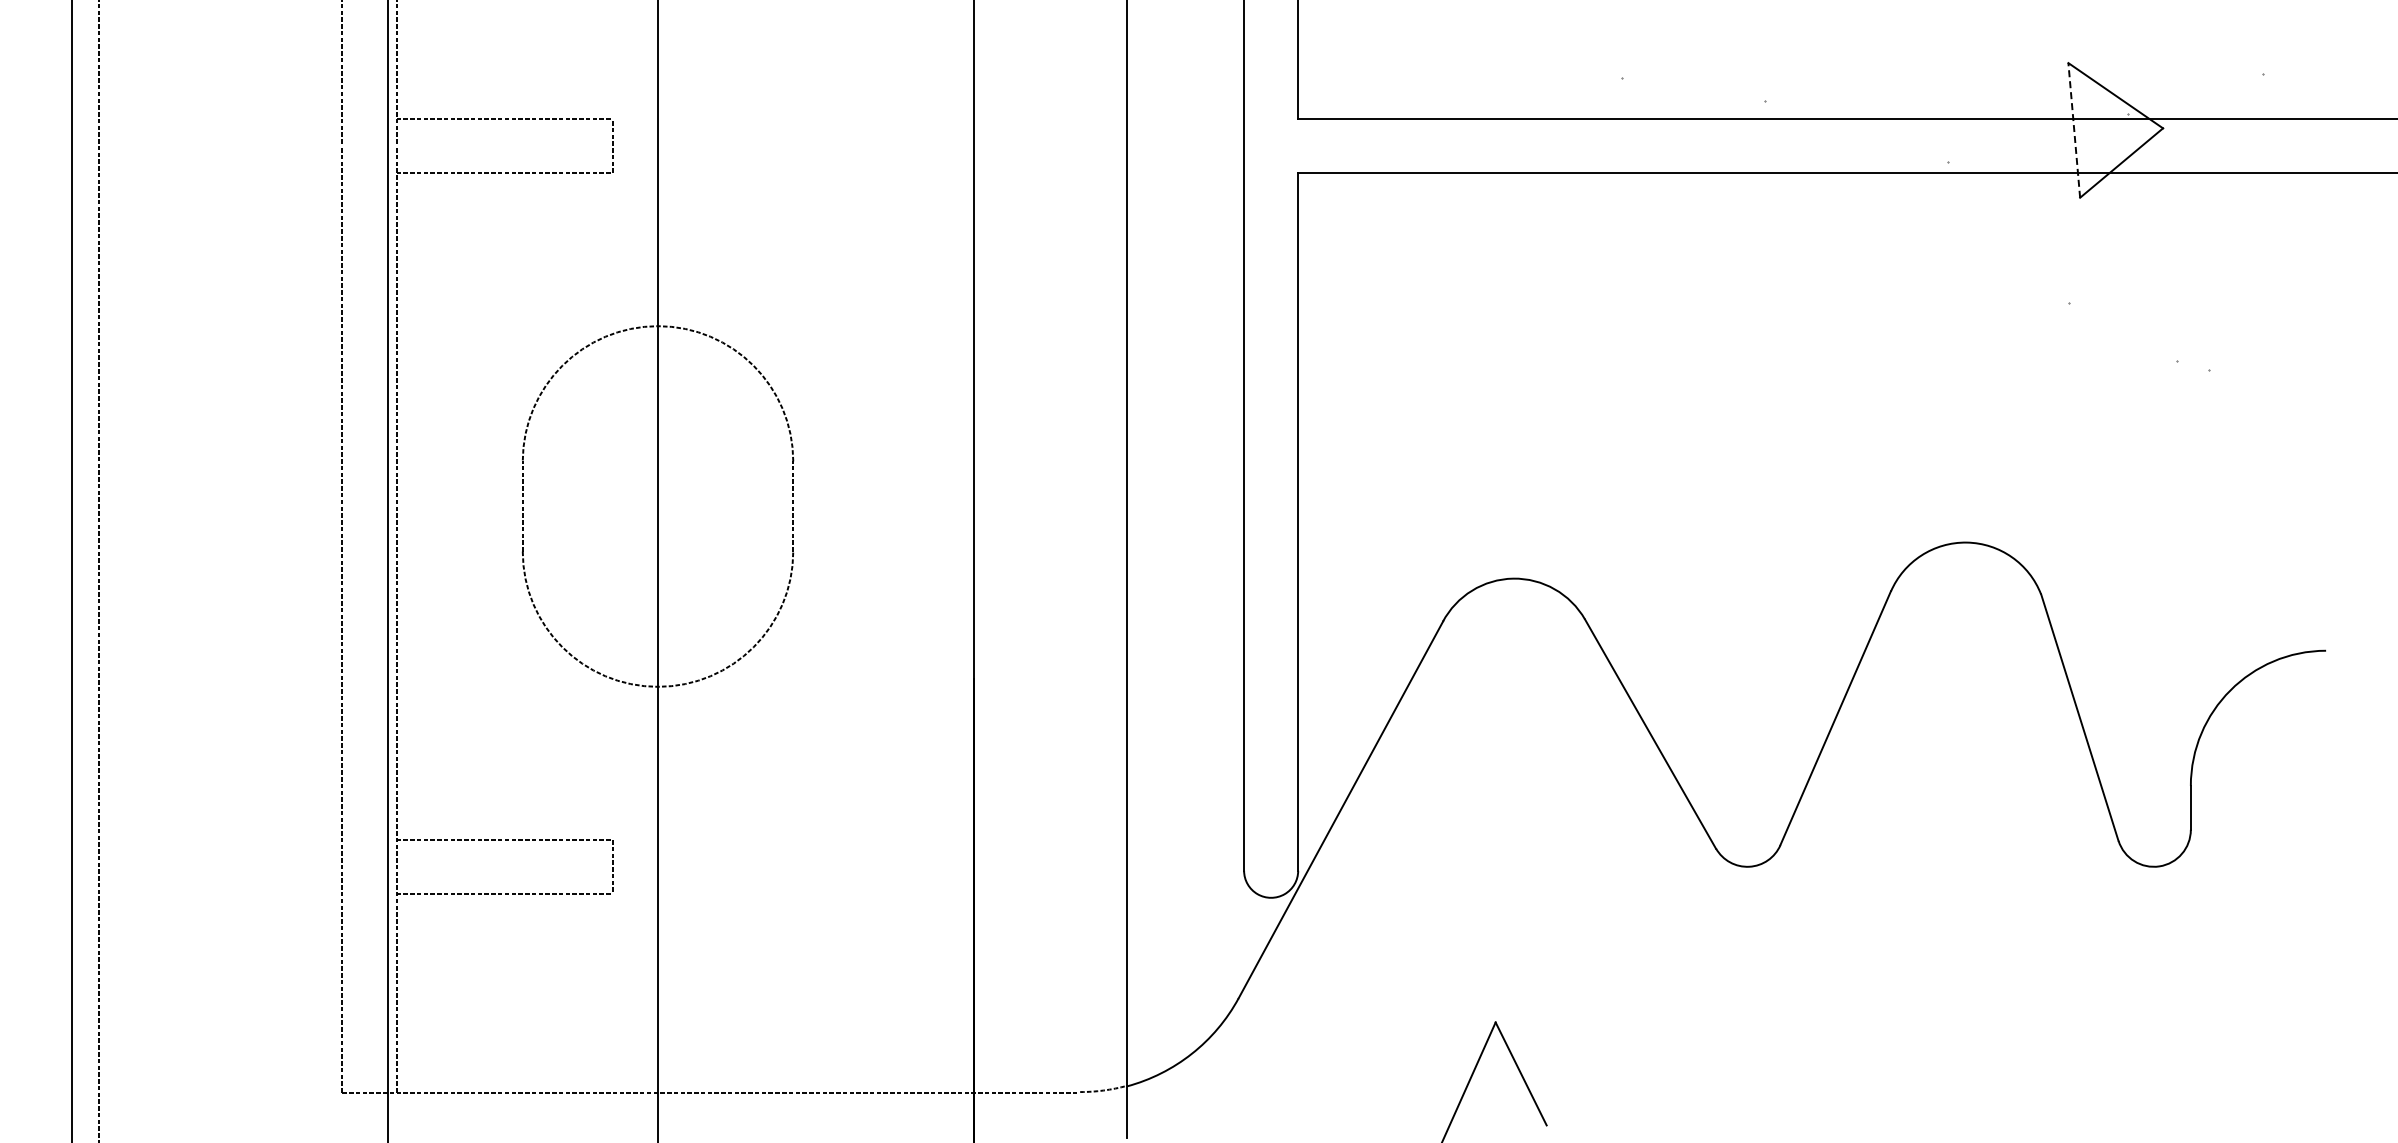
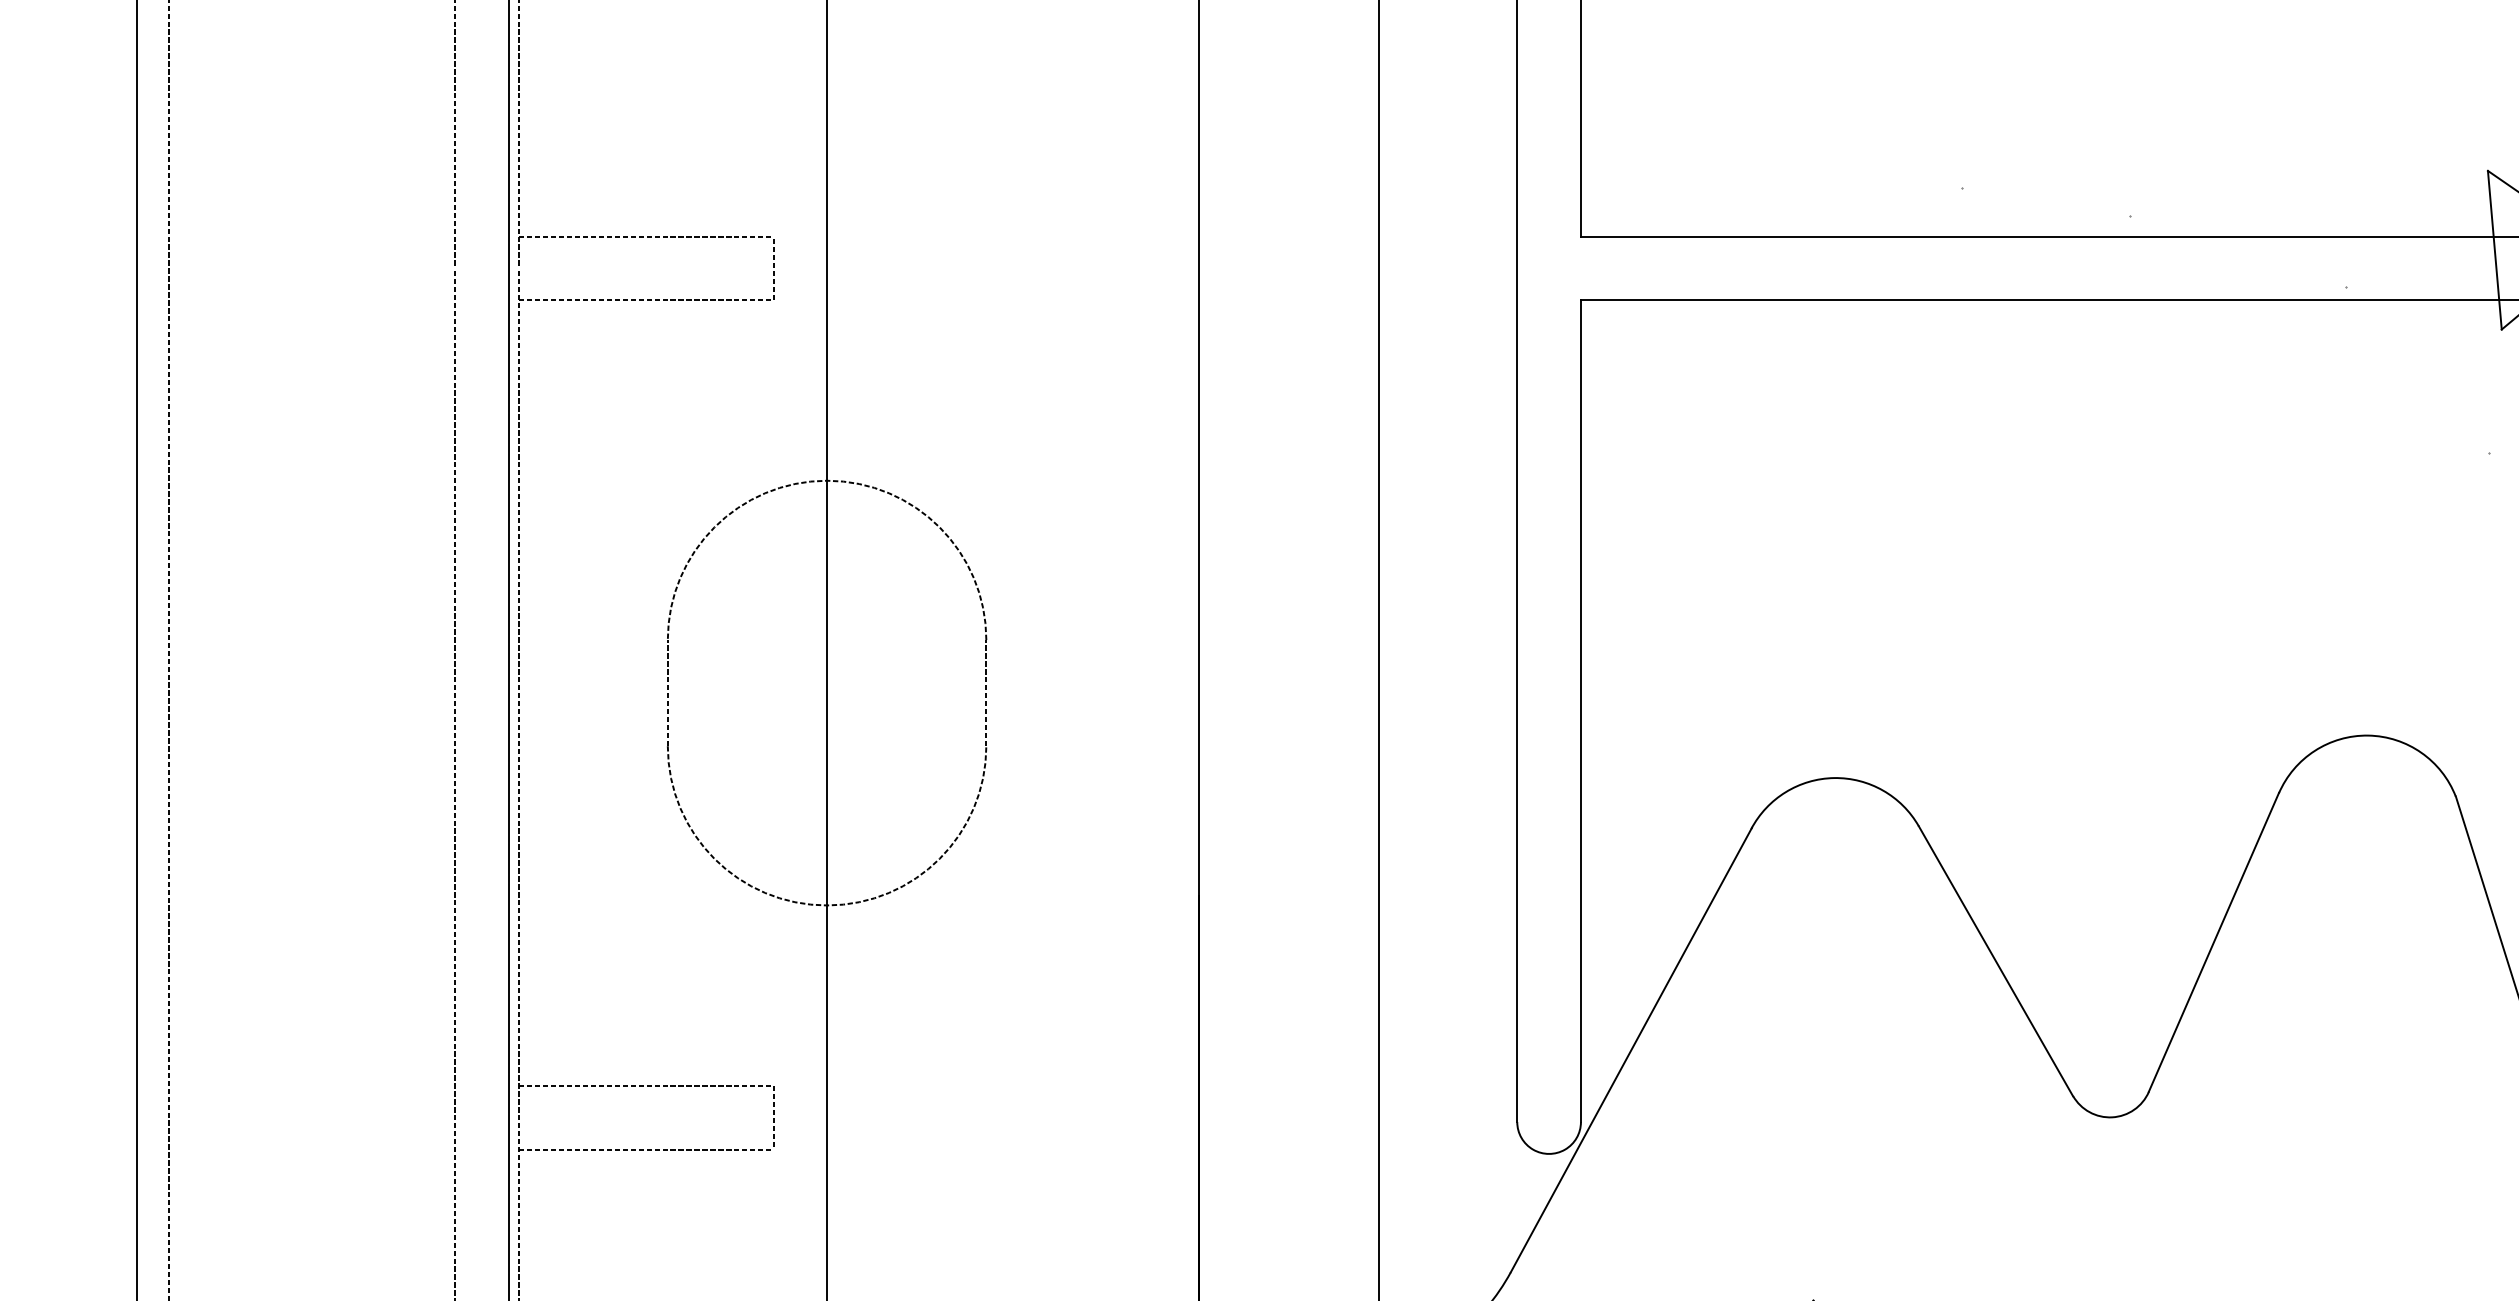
line: (2074, 130) -> (2495, 250), dashed -> solid

